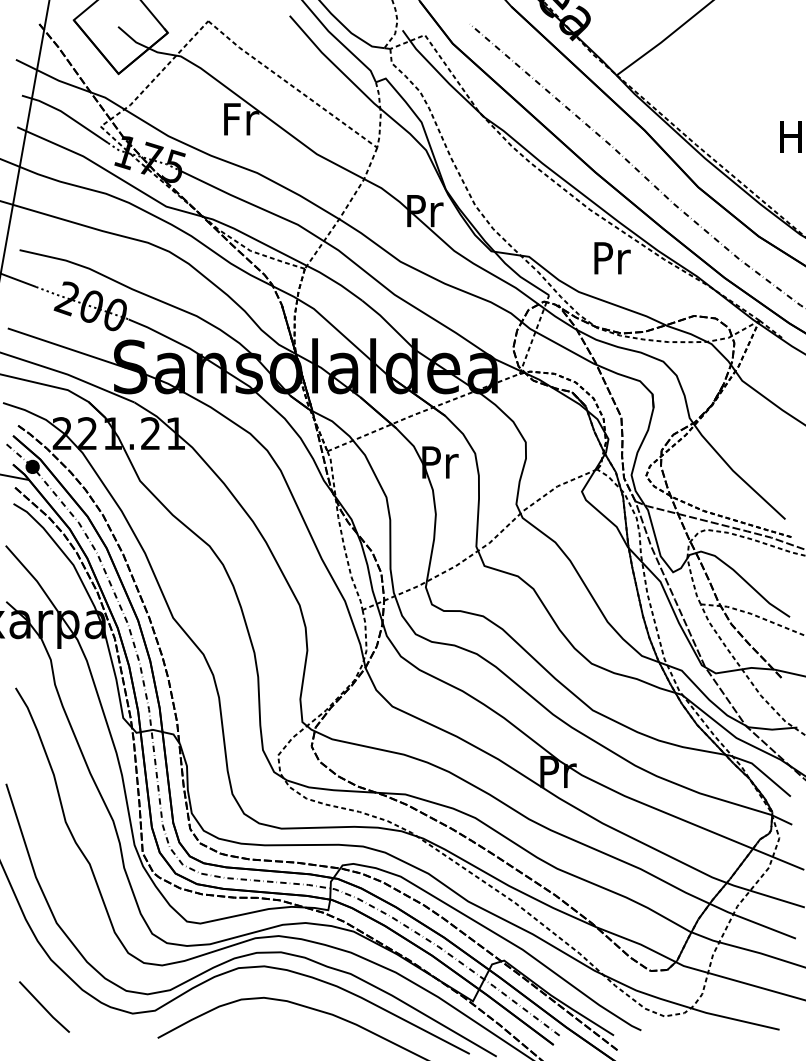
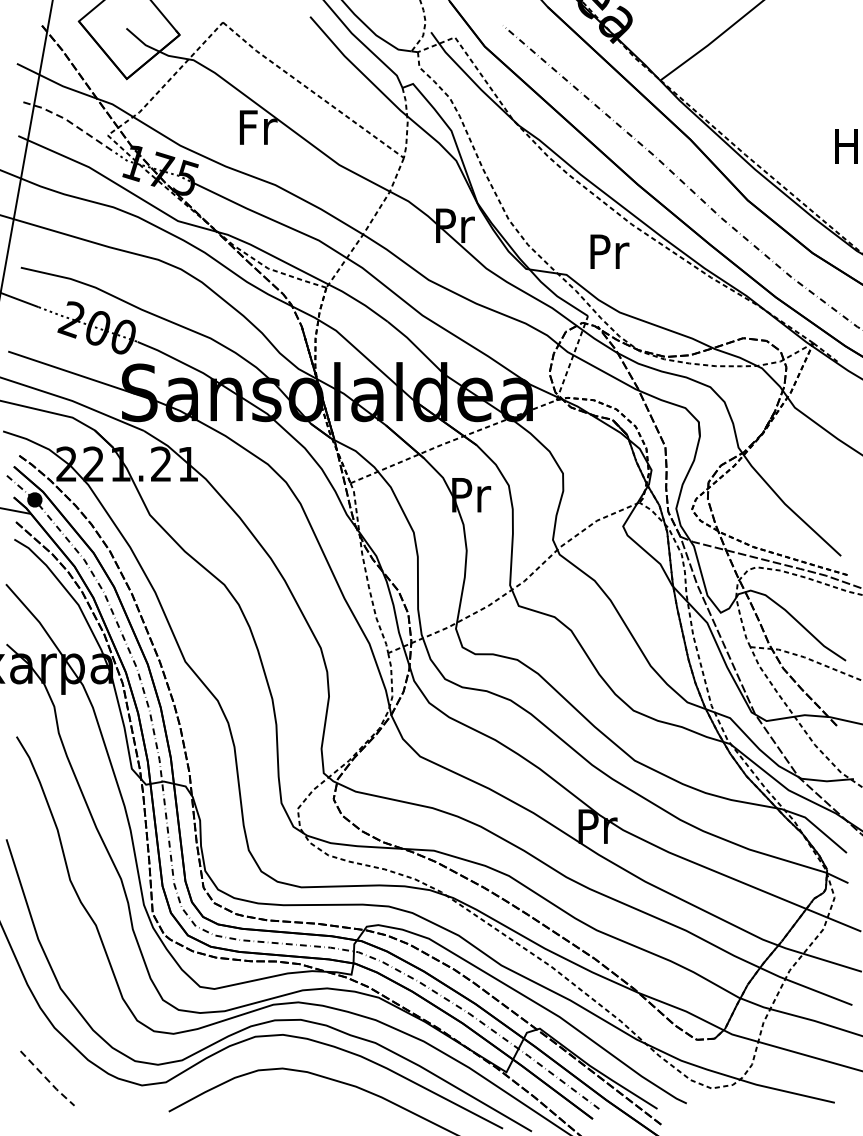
line: (66, 115) -> (71, 123), solid -> dashed
text: (612, 258) -> (609, 252), moved
line: (44, 1008) -> (47, 1079), solid -> dashed

